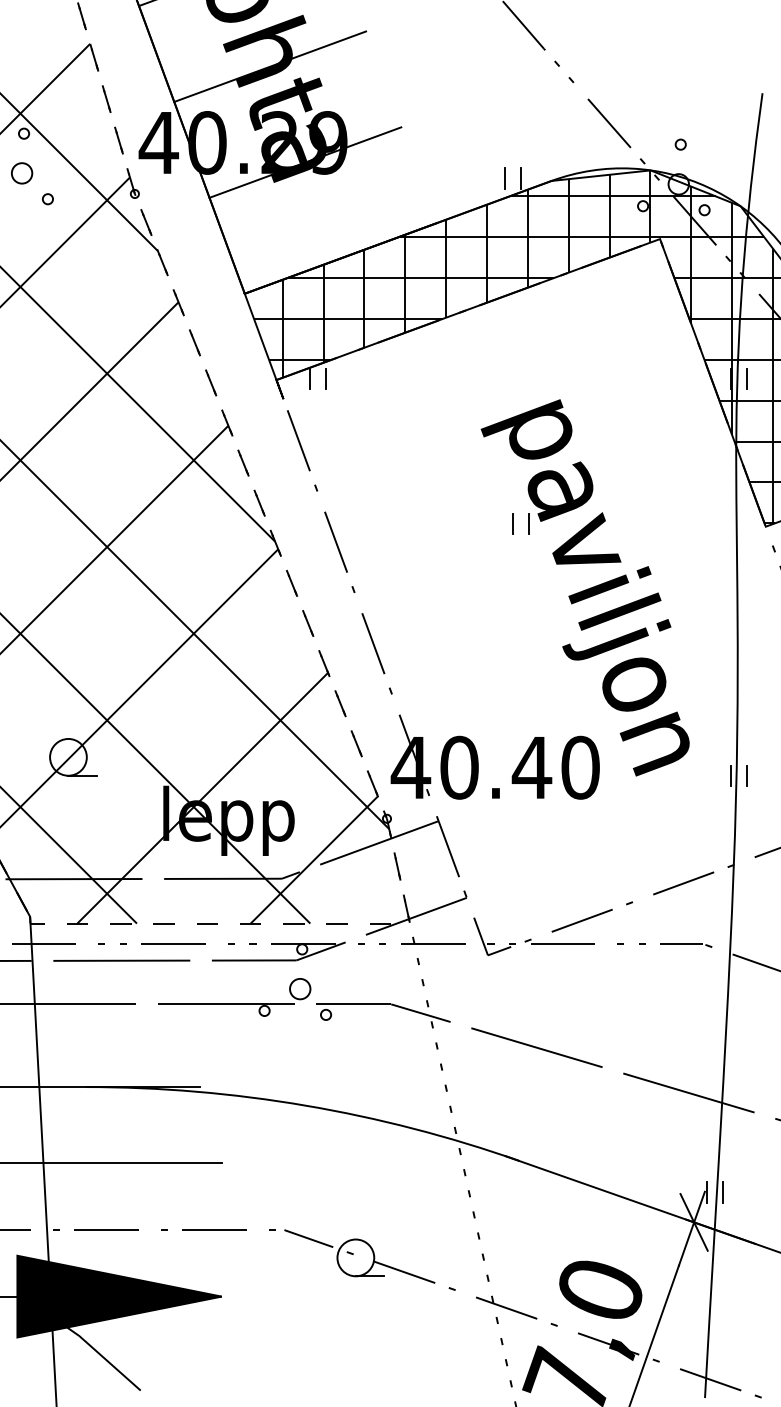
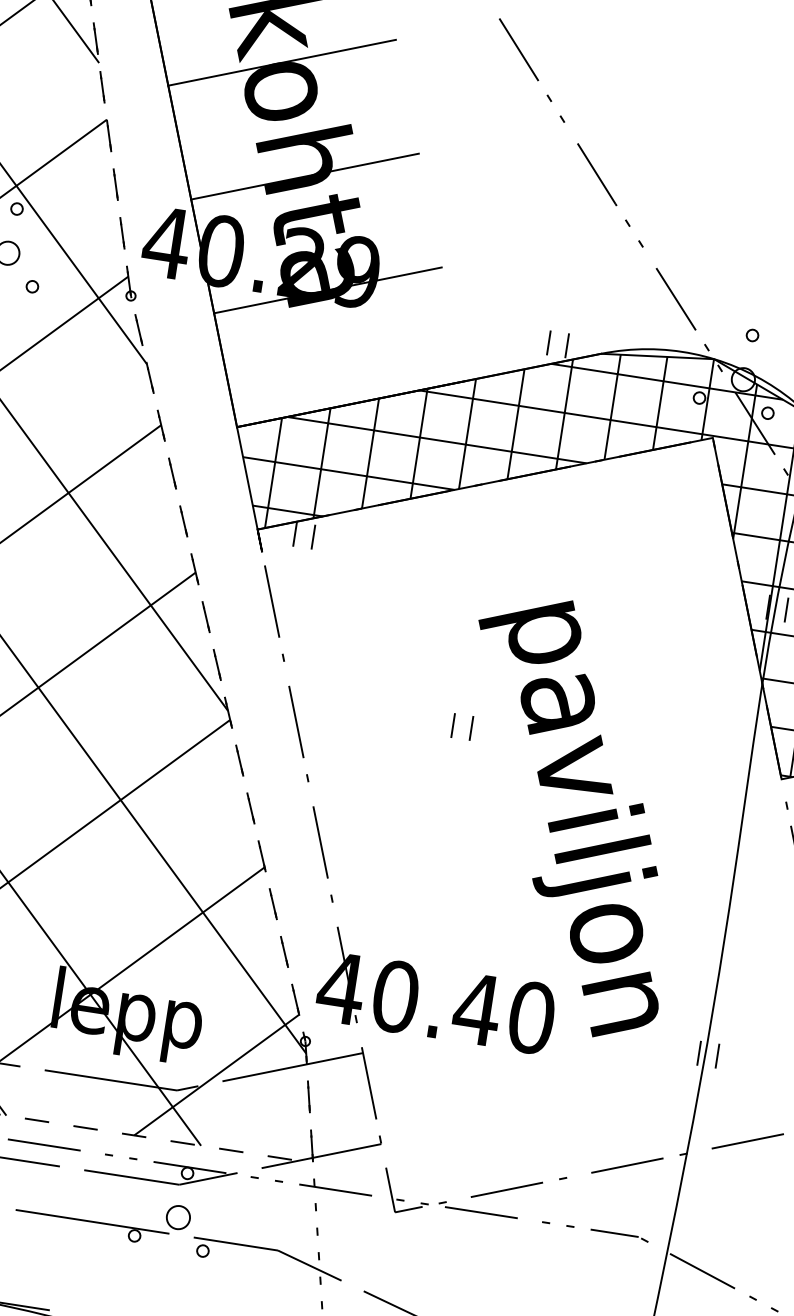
part: (513, 523) -> (453, 724), moved

